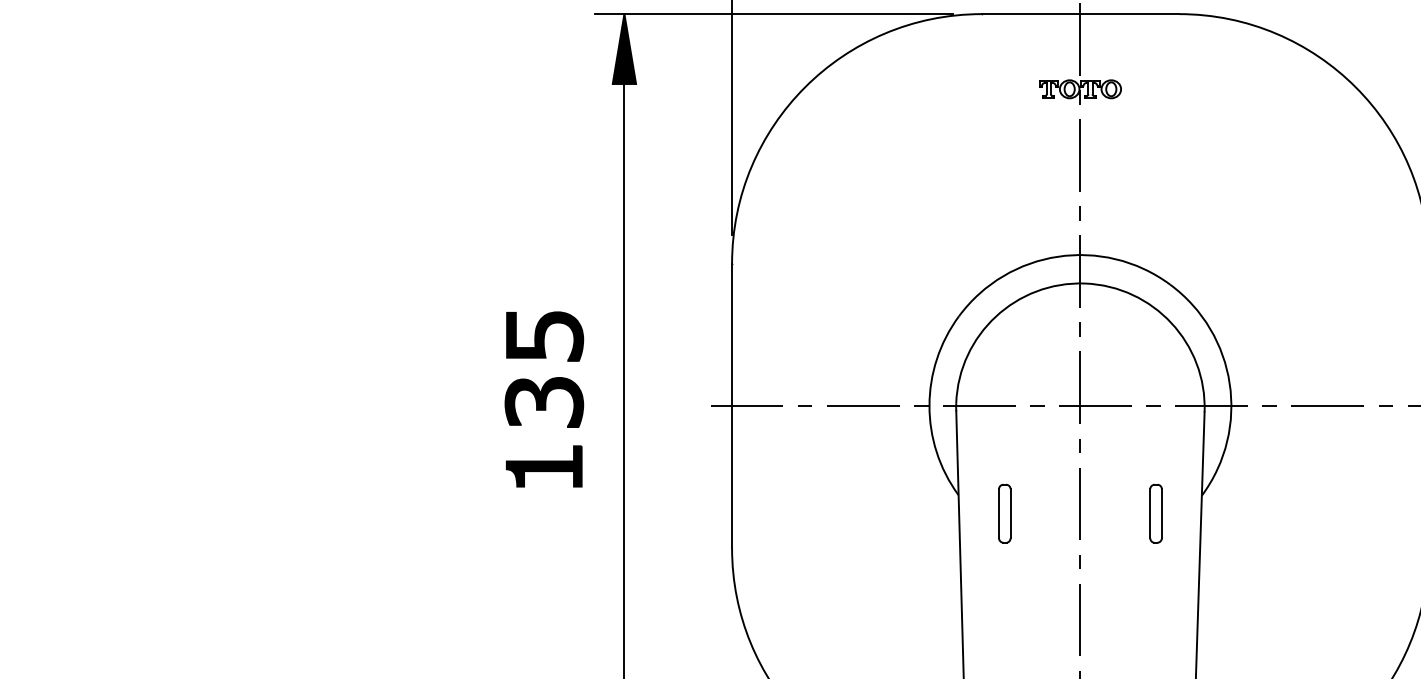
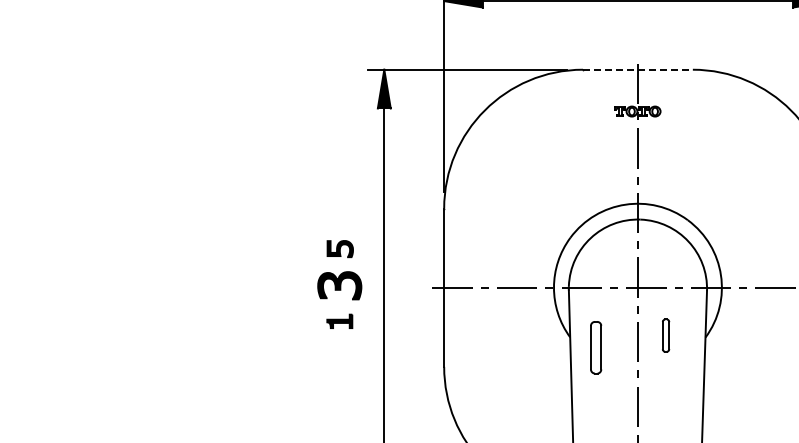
line: (1079, 13) -> (637, 69), solid -> dashed
part: (545, 335) -> (340, 248), size x0.6
part: (543, 466) -> (339, 321), size x0.6
part: (1004, 513) -> (595, 347), size x1.6
part: (1156, 513) -> (666, 335), moved

